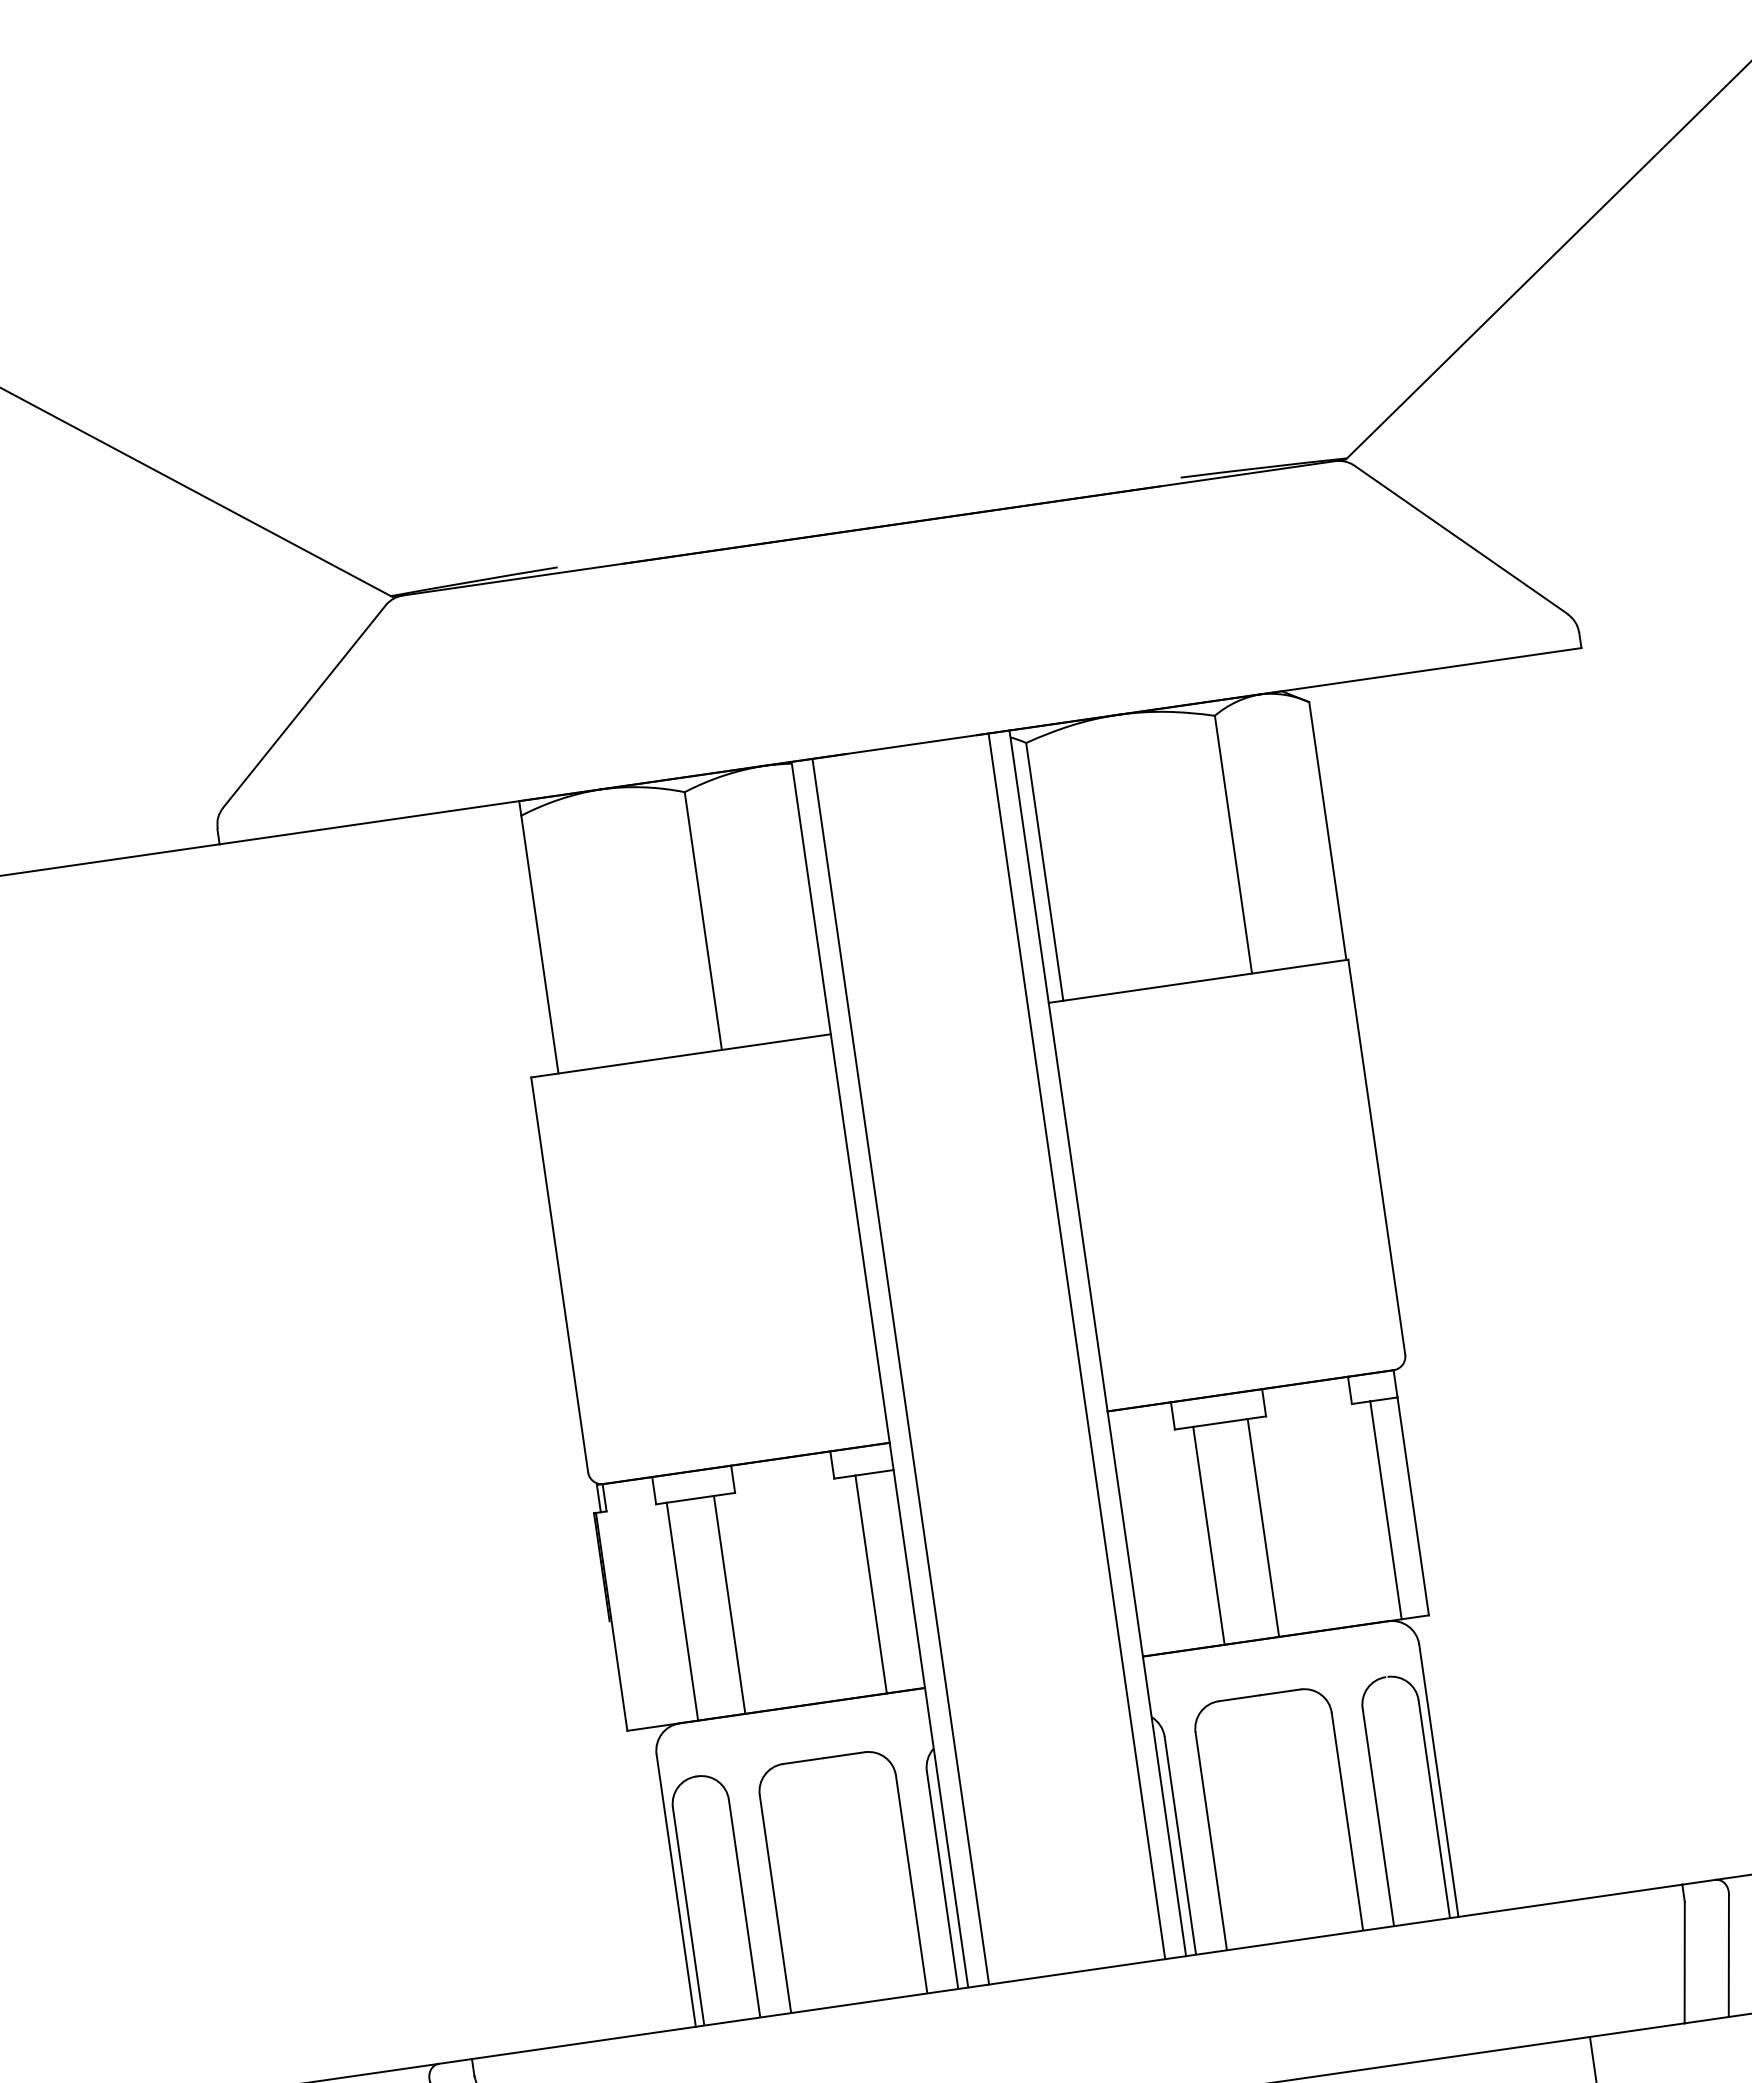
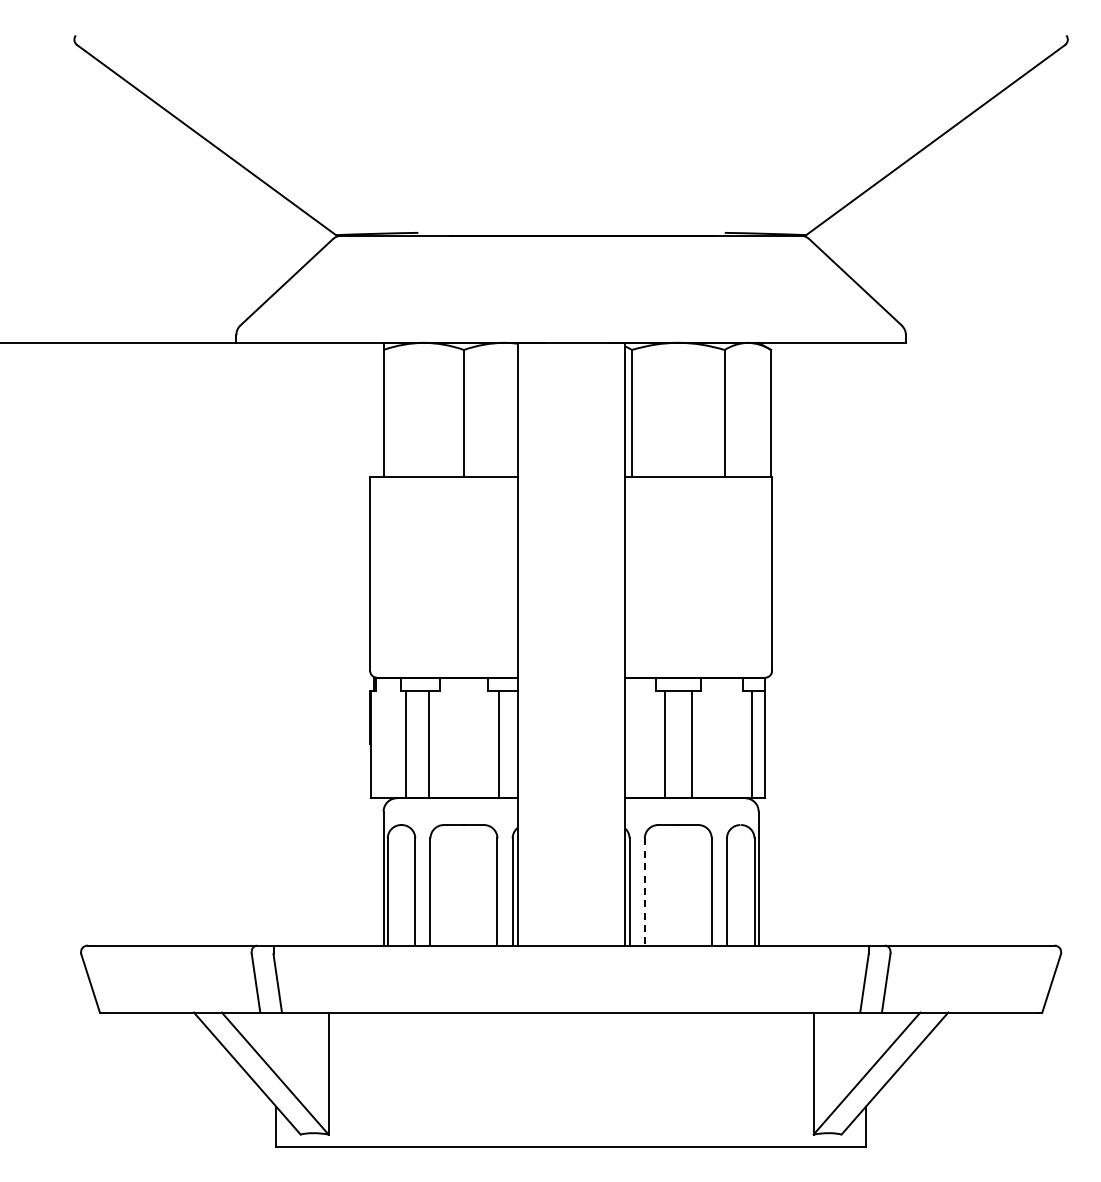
line: (1076, 1344) -> (614, 643), removed
line: (899, 1370) -> (527, 643), removed
line: (1210, 1842) -> (644, 892), solid -> dashed

